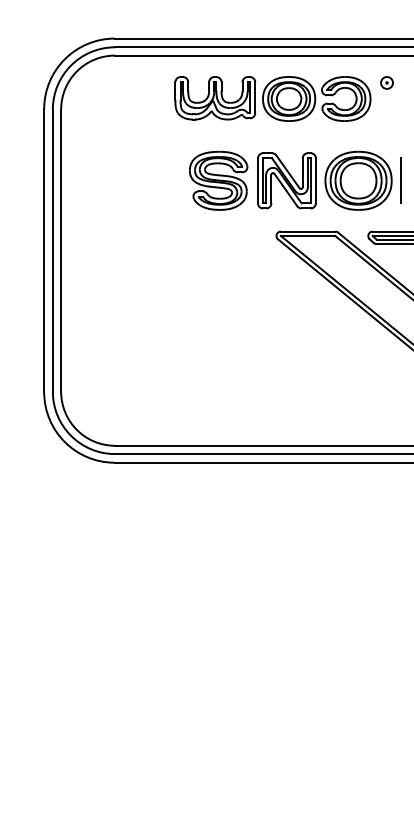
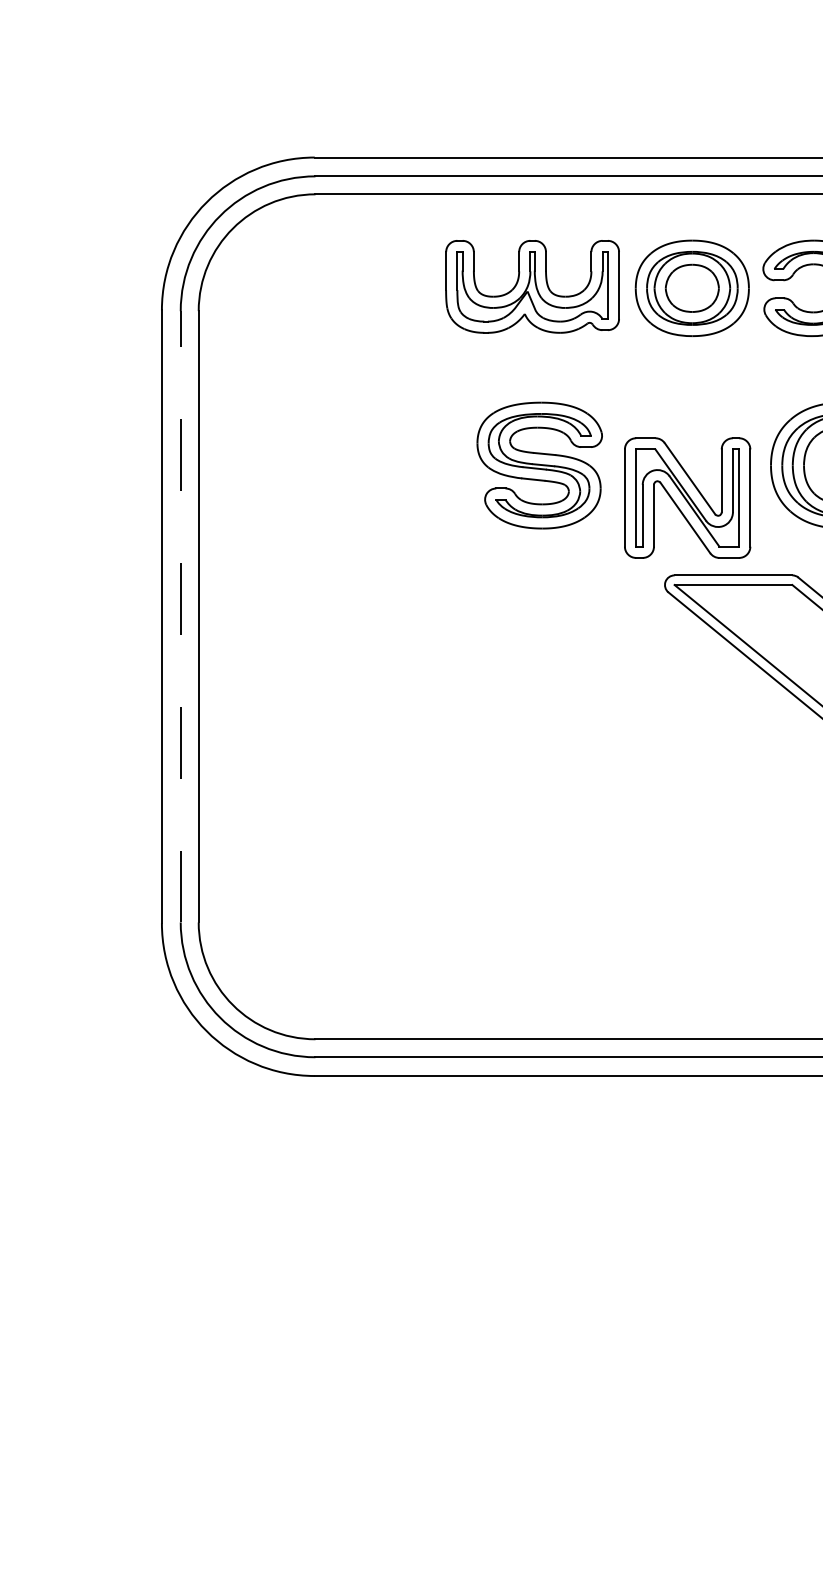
part: (286, 180) -> (686, 497), moved
line: (52, 250) -> (179, 616), solid -> dashed

